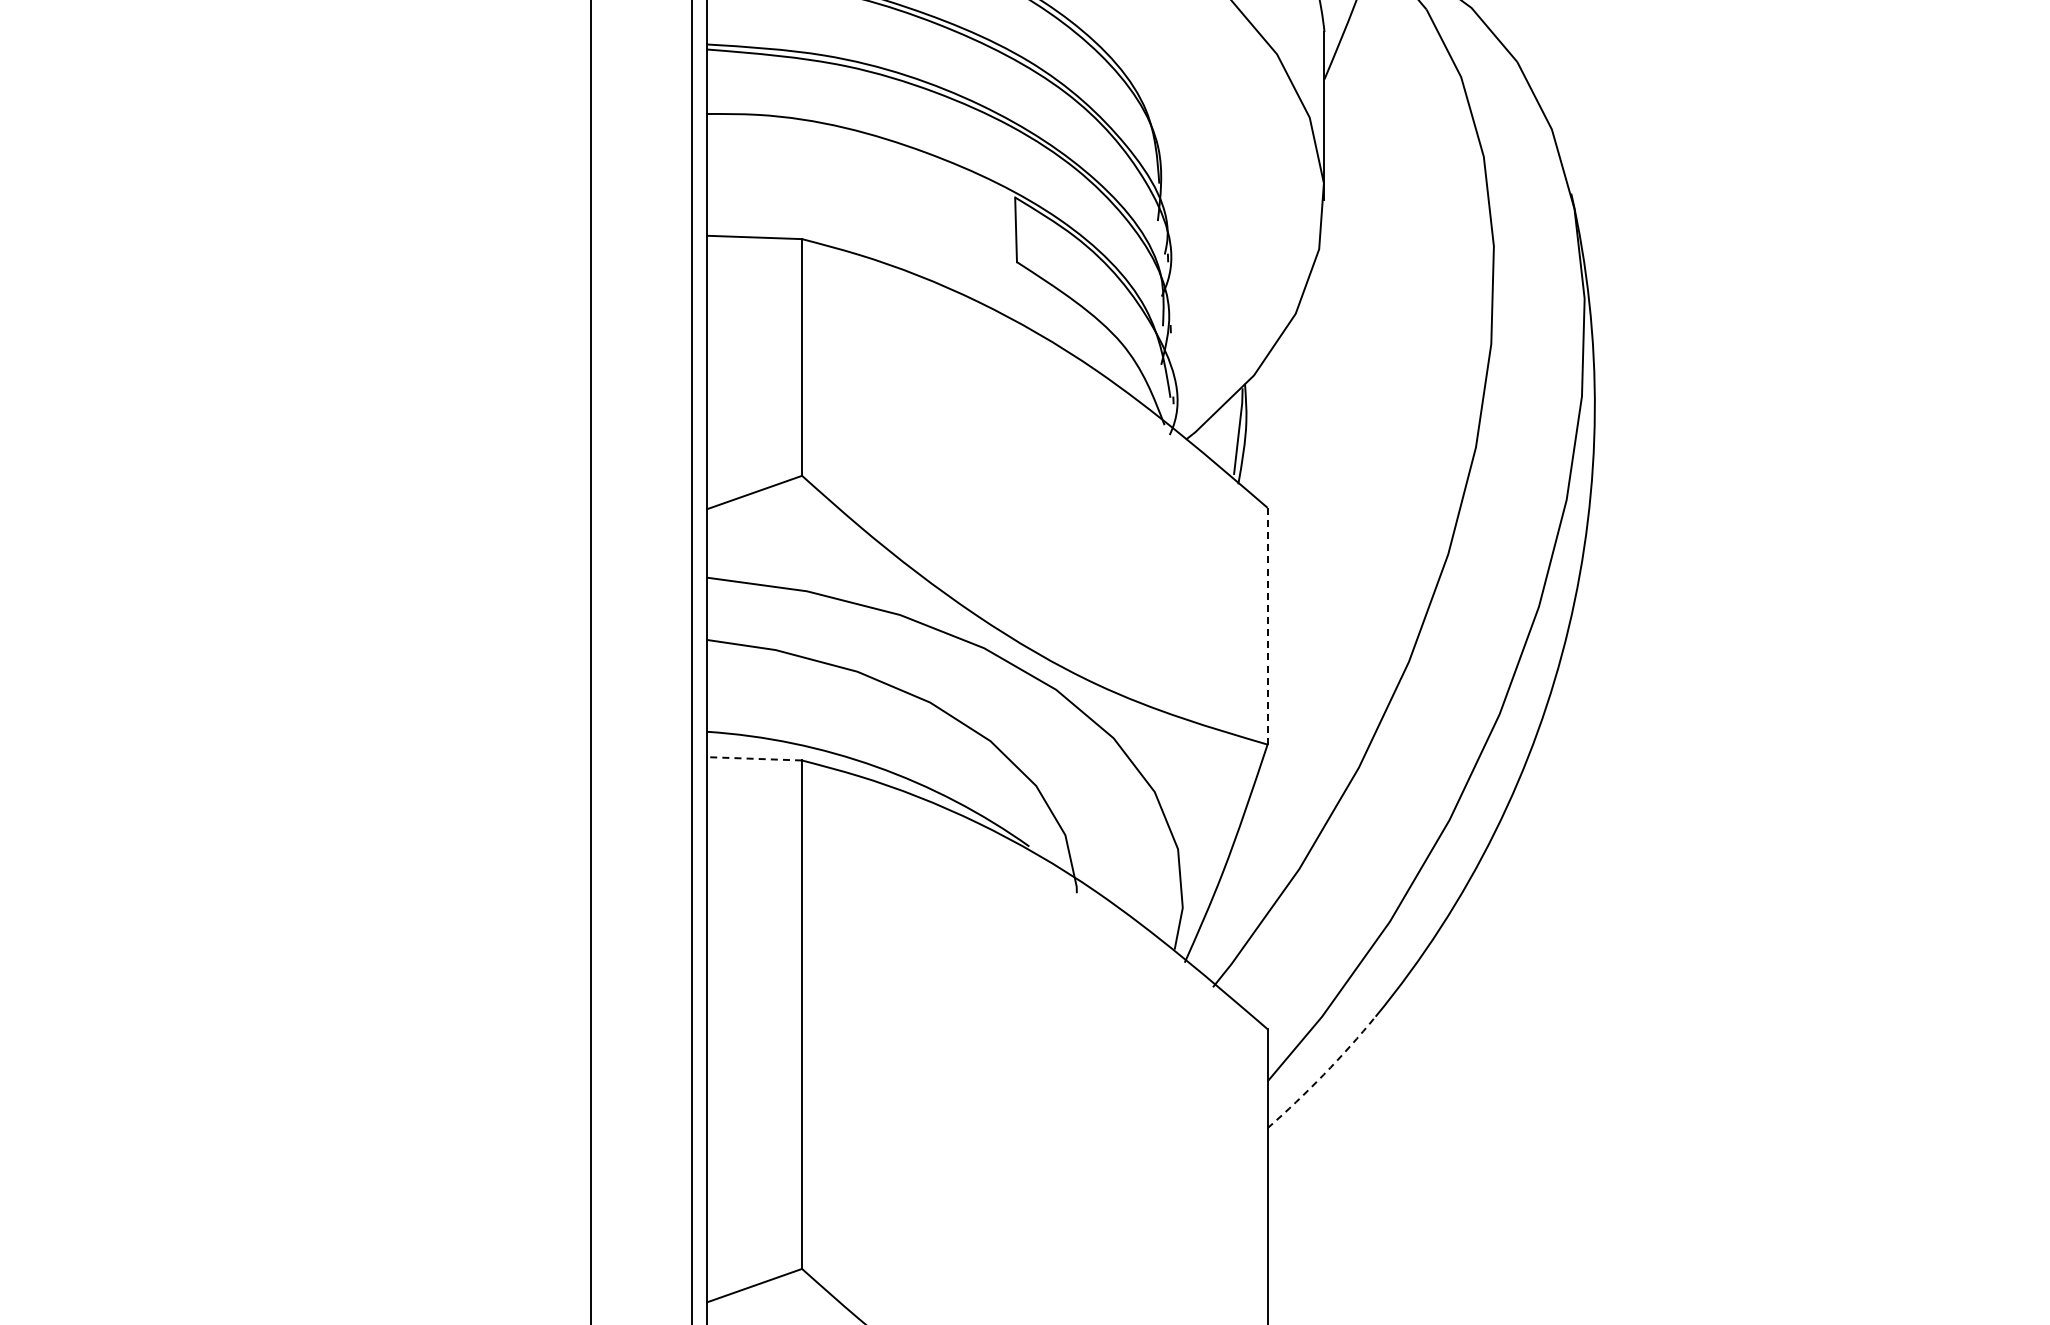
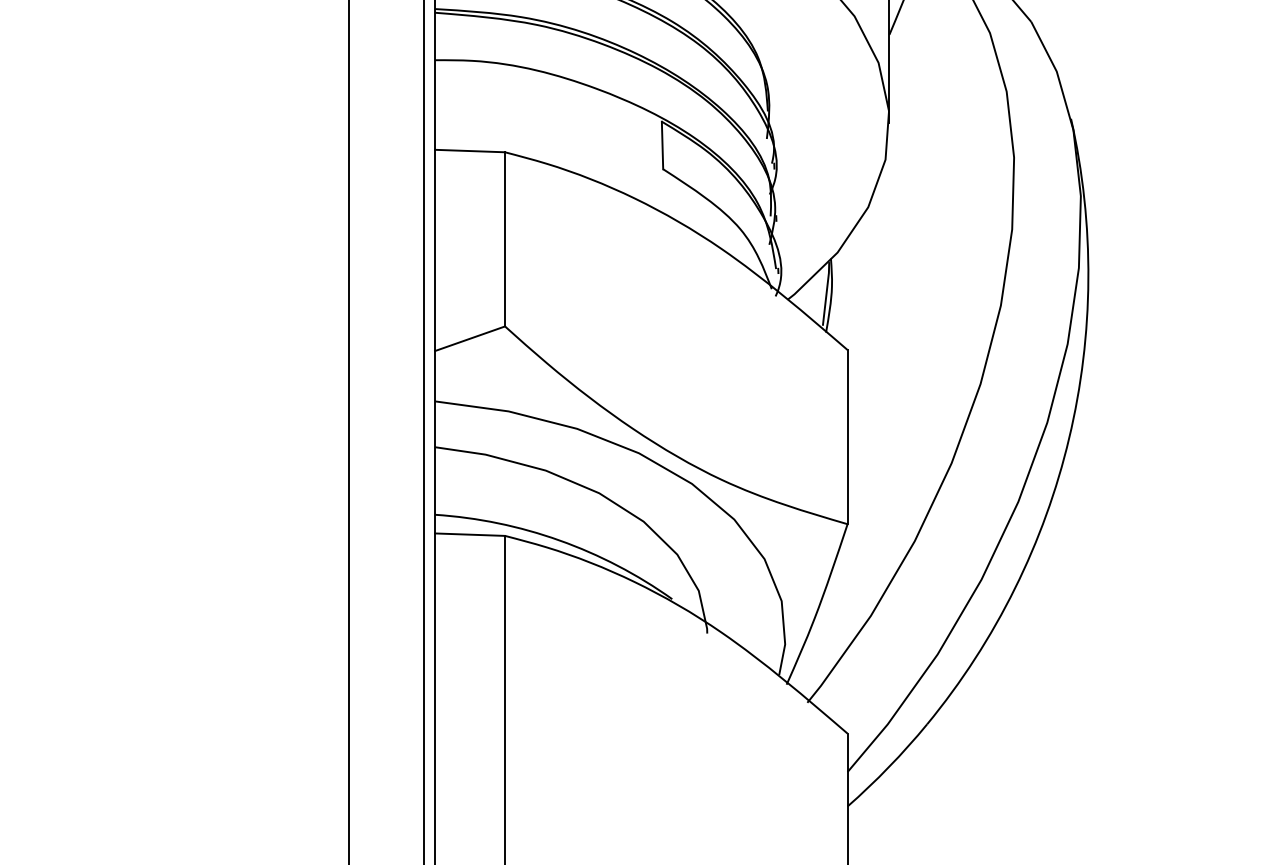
line: (1267, 626) -> (847, 437), dashed -> solid
line: (754, 758) -> (470, 534), dashed -> solid
arc: (1323, 1074) -> (888, 766), dashed -> solid

